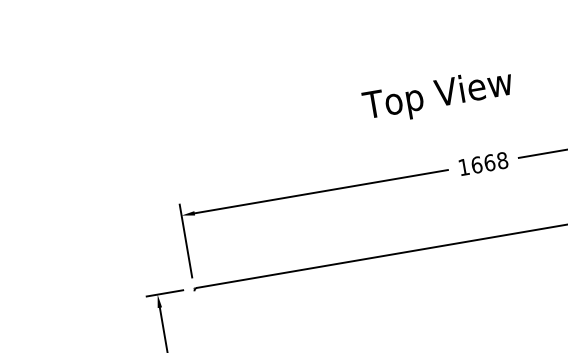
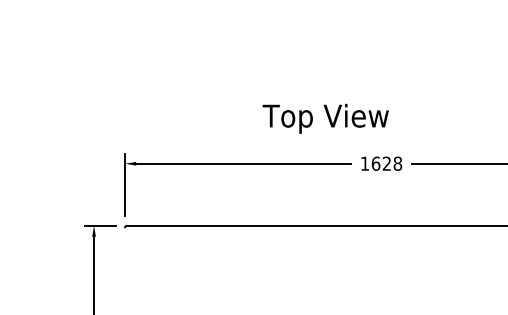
text: (437, 96) -> (325, 118), moved
text: (489, 162) -> (386, 163), 1668 -> 1628

